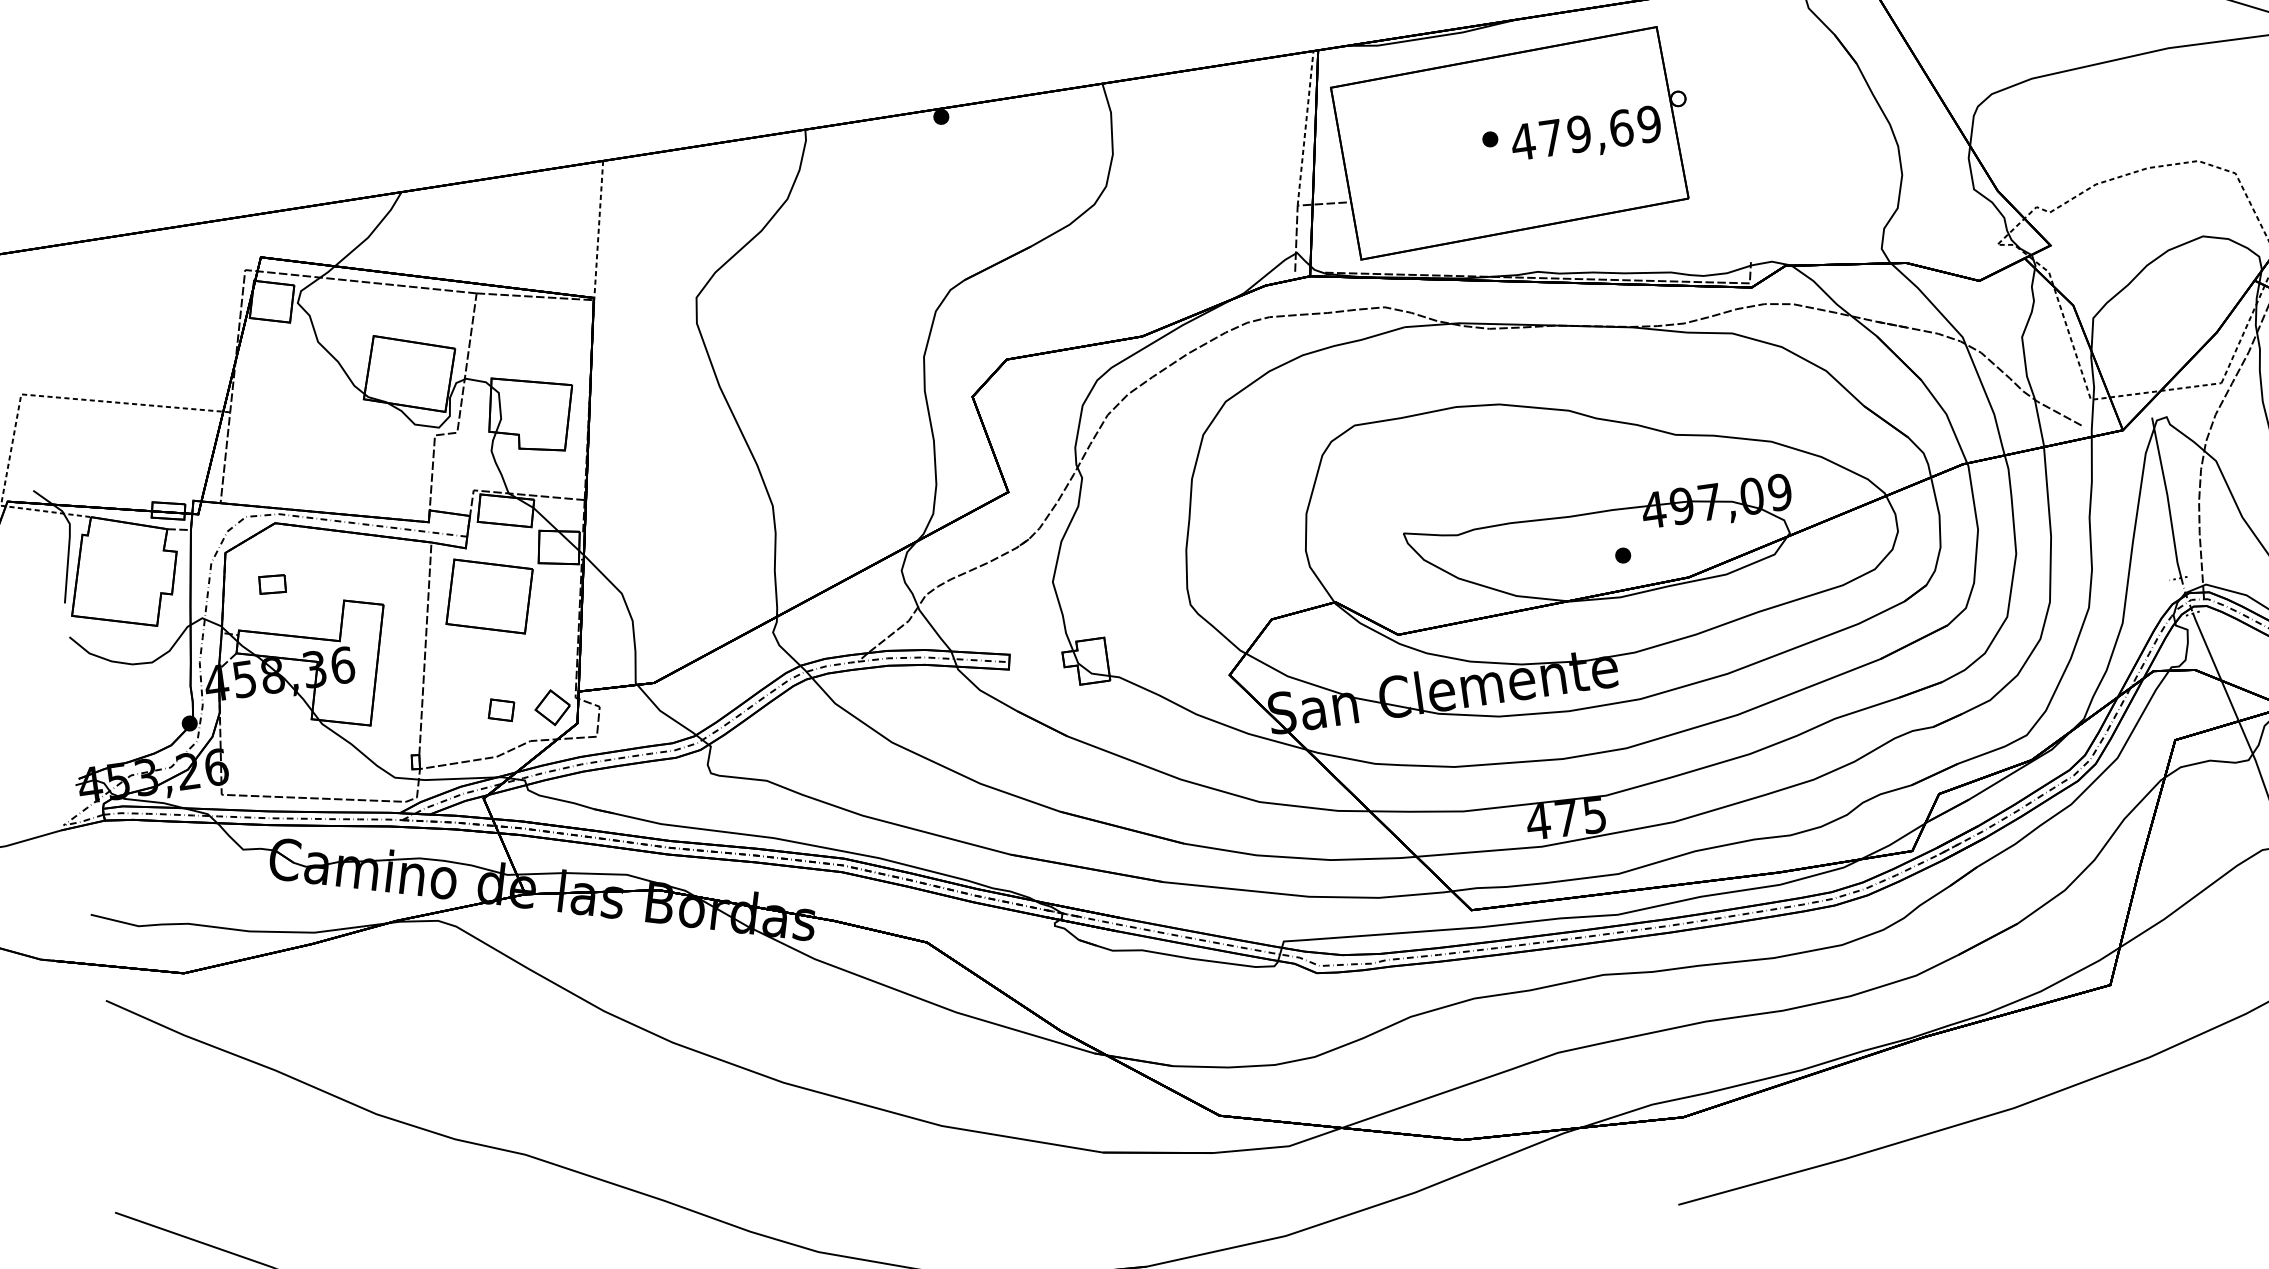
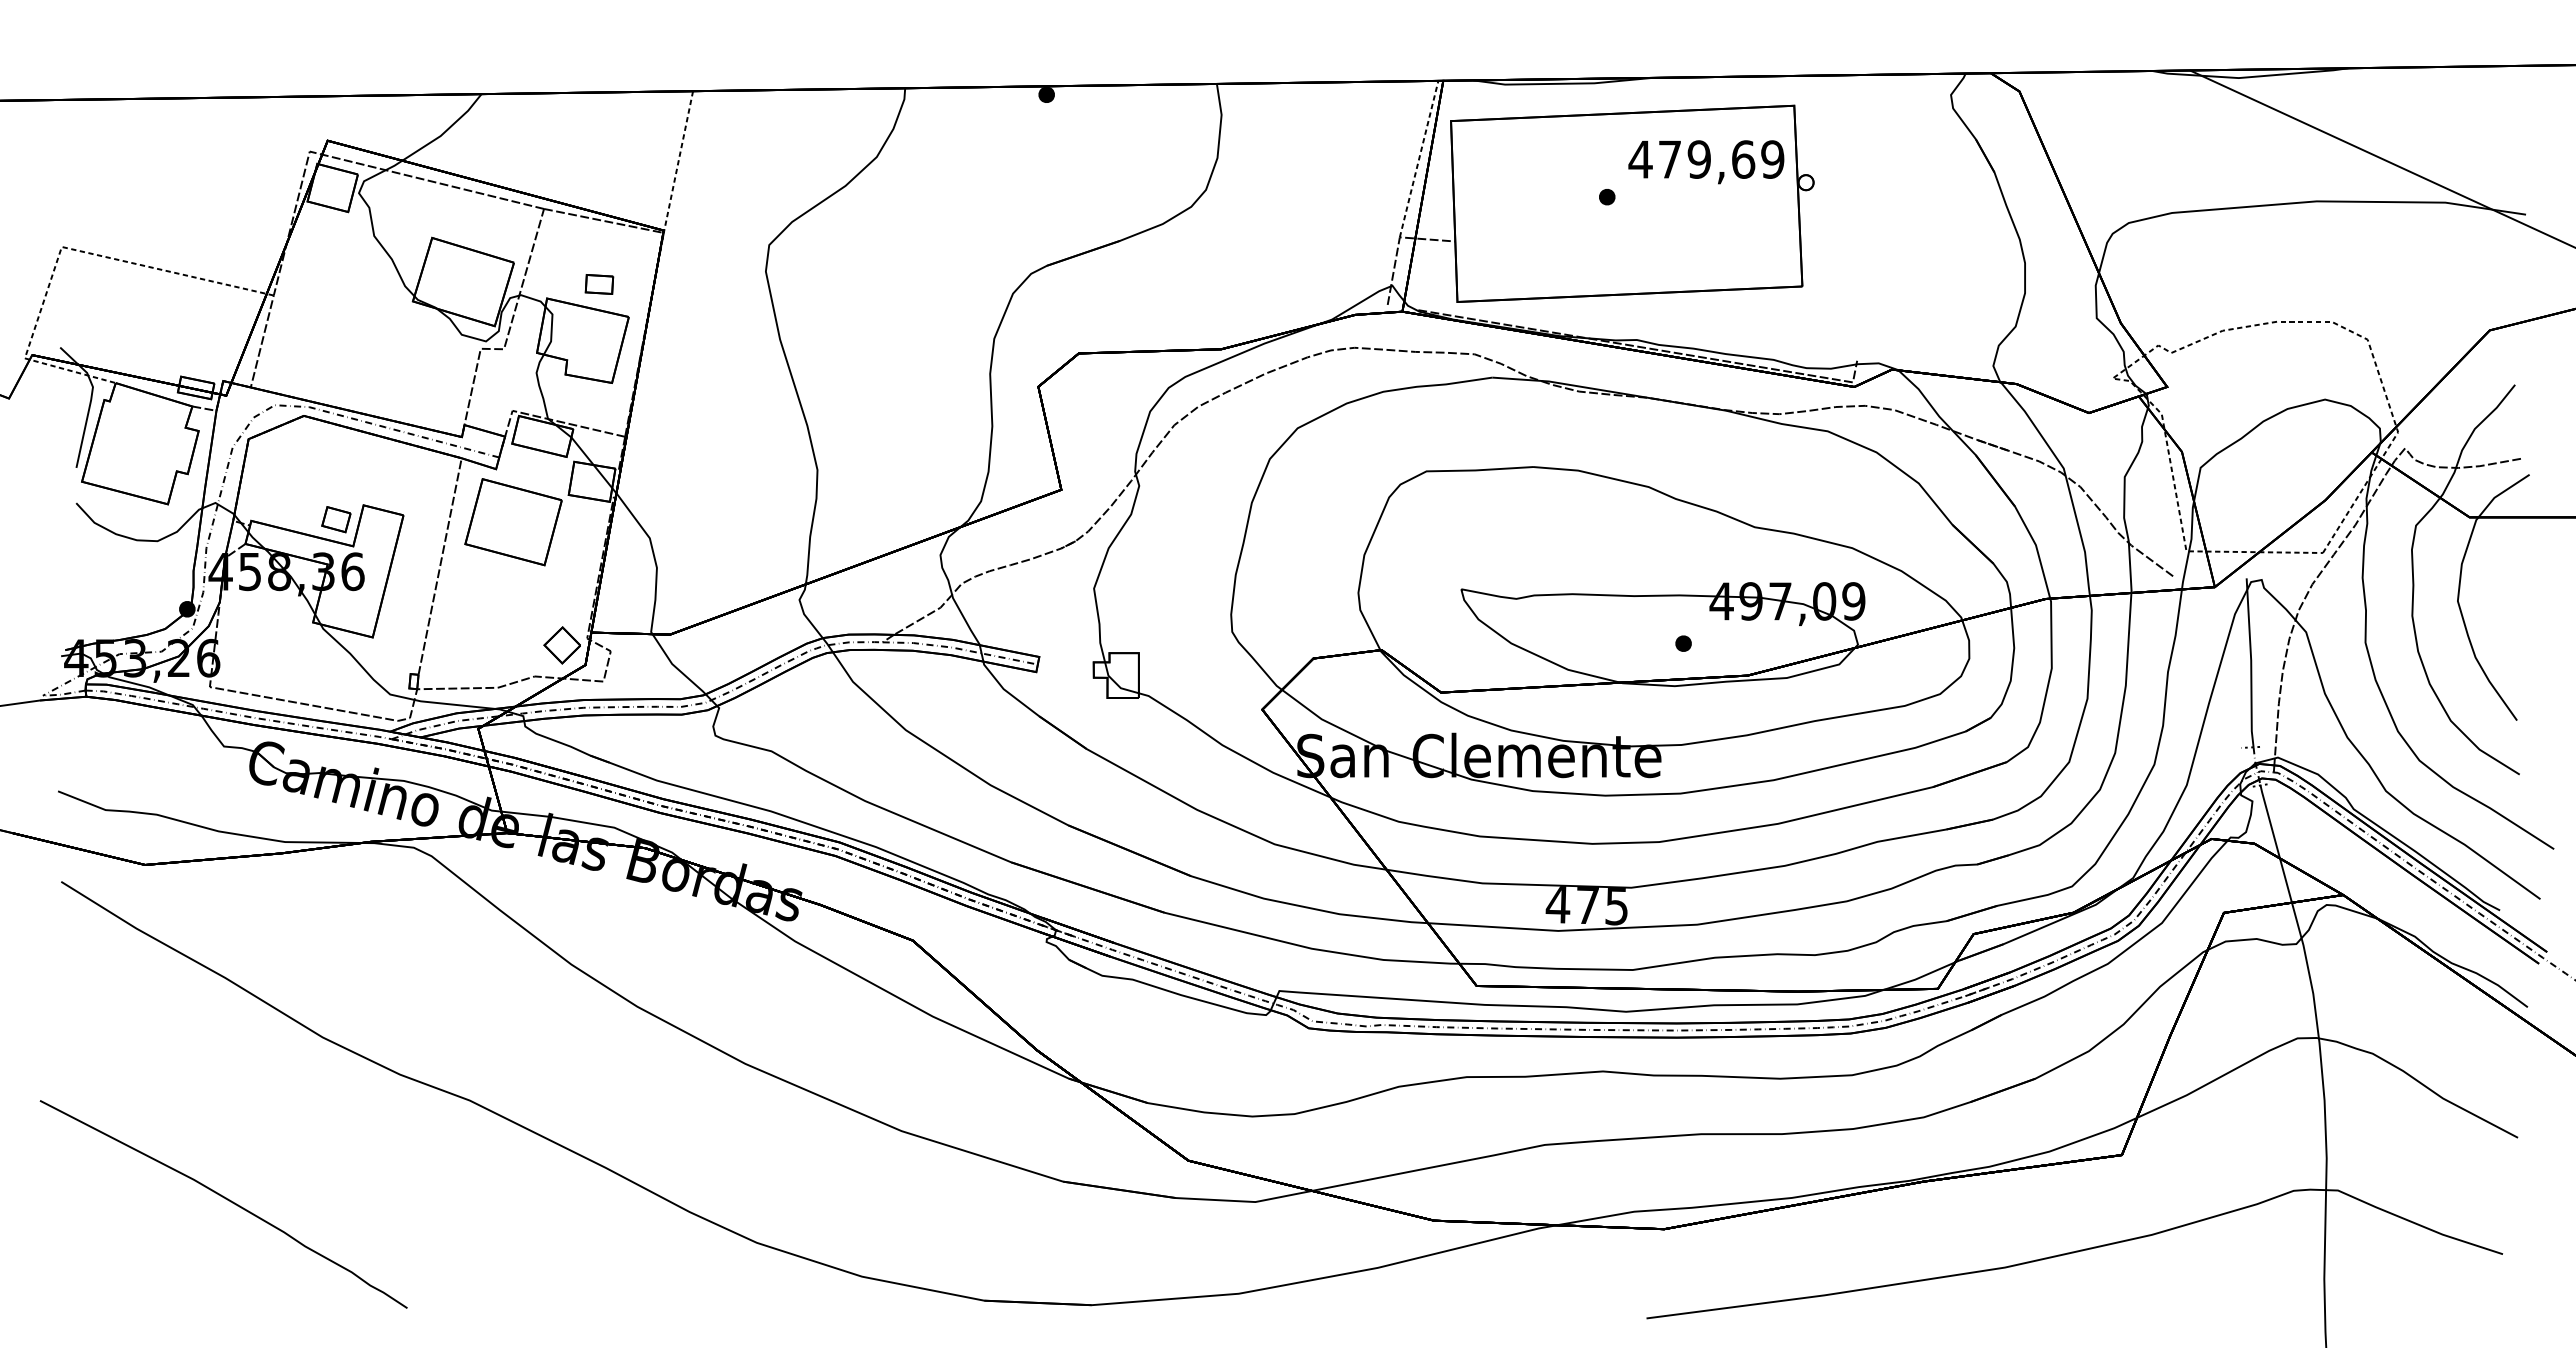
text: (1586, 135) -> (1706, 162), moved
part: (272, 584) -> (599, 284), moved
part: (501, 710) -> (336, 519), moved

